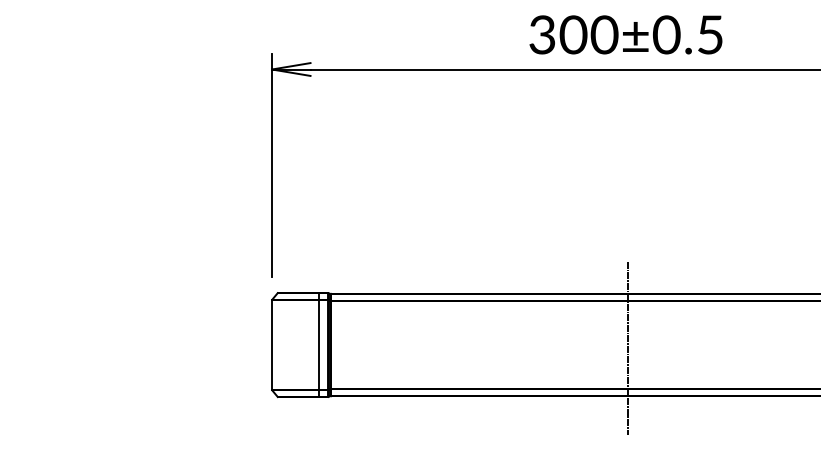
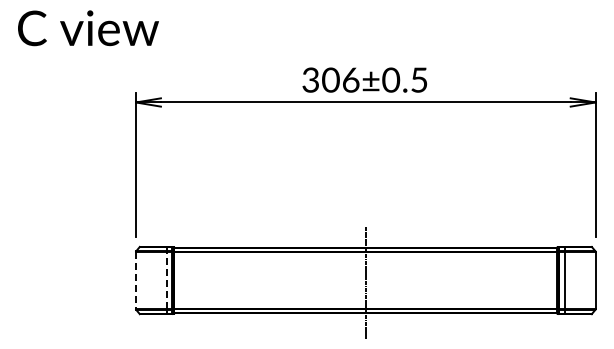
text: (603, 33) -> (350, 79), 300±0.5 -> 306±0.5
line: (272, 344) -> (136, 280), solid -> dashed
line: (319, 344) -> (166, 280), solid -> dashed

